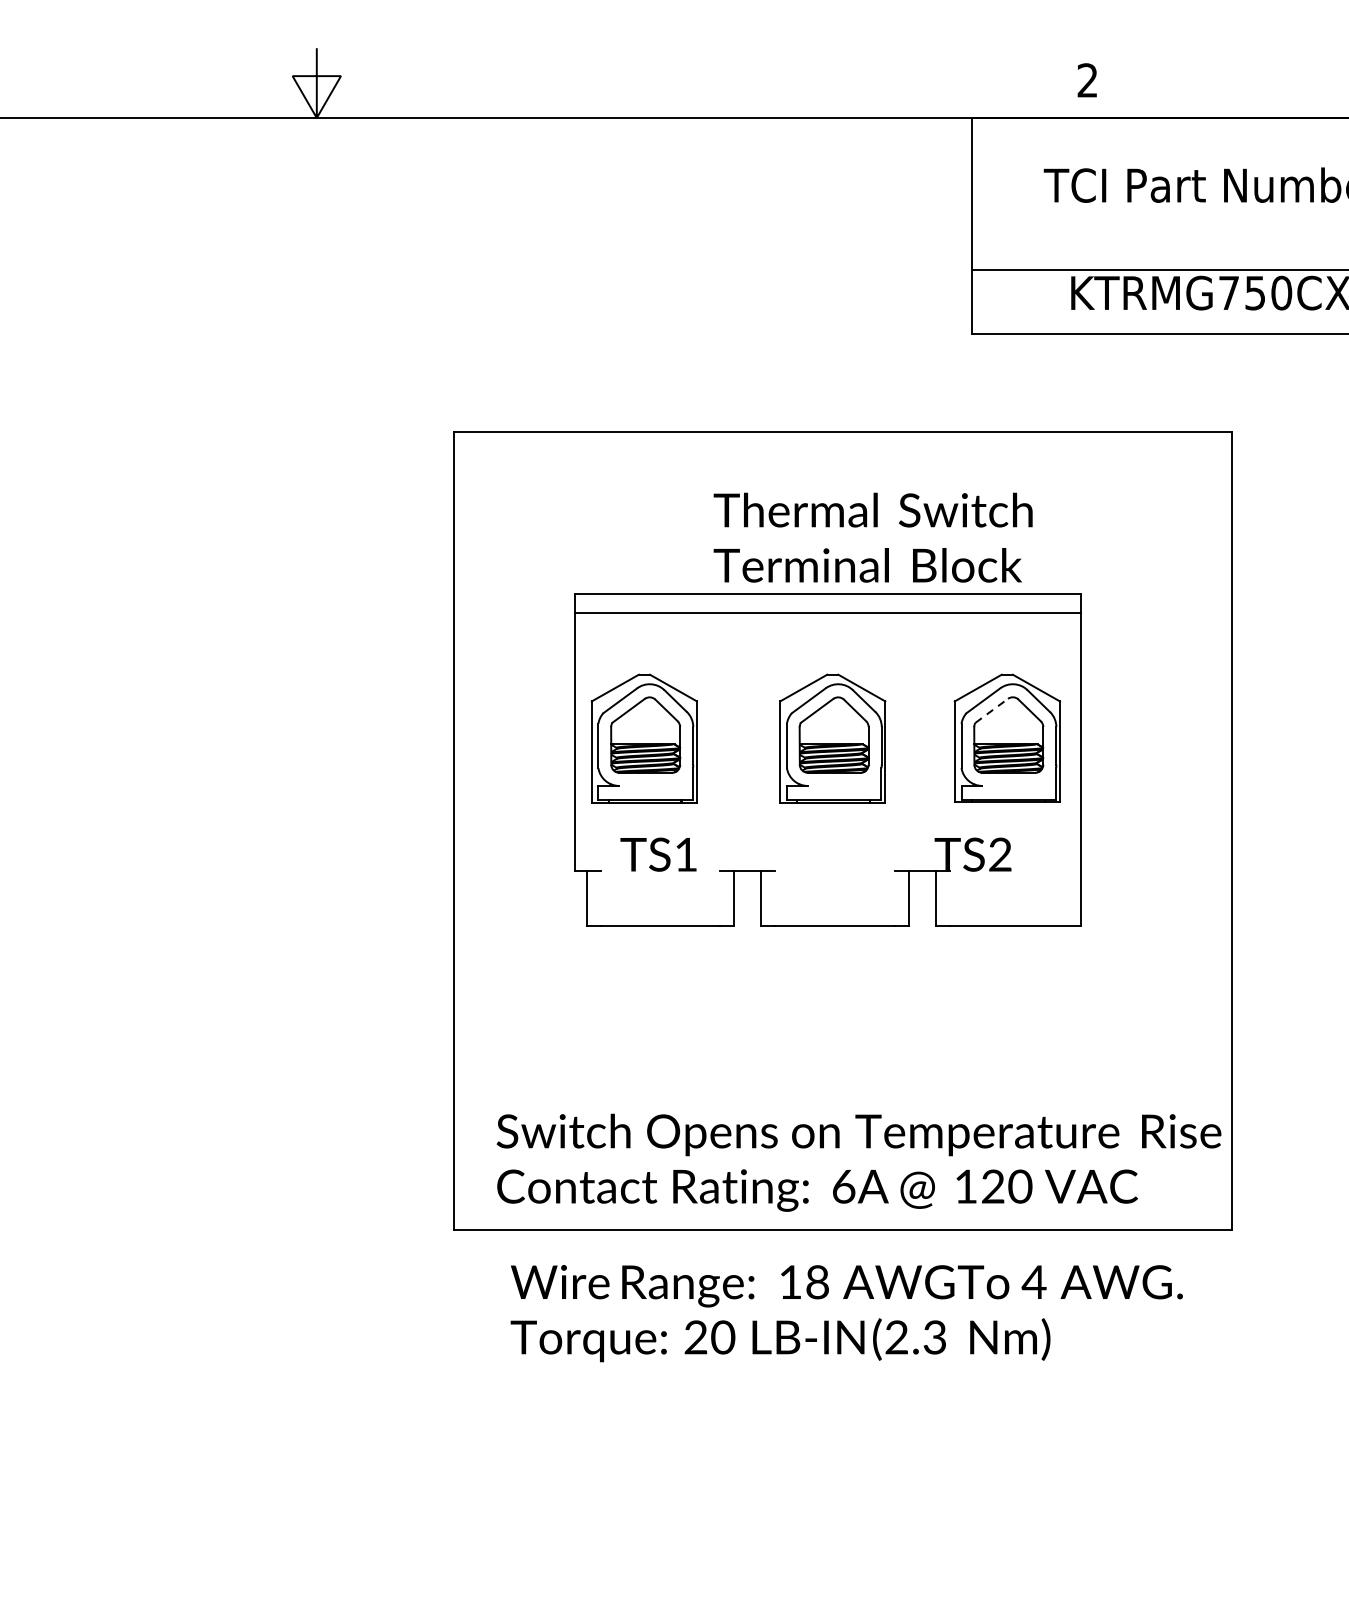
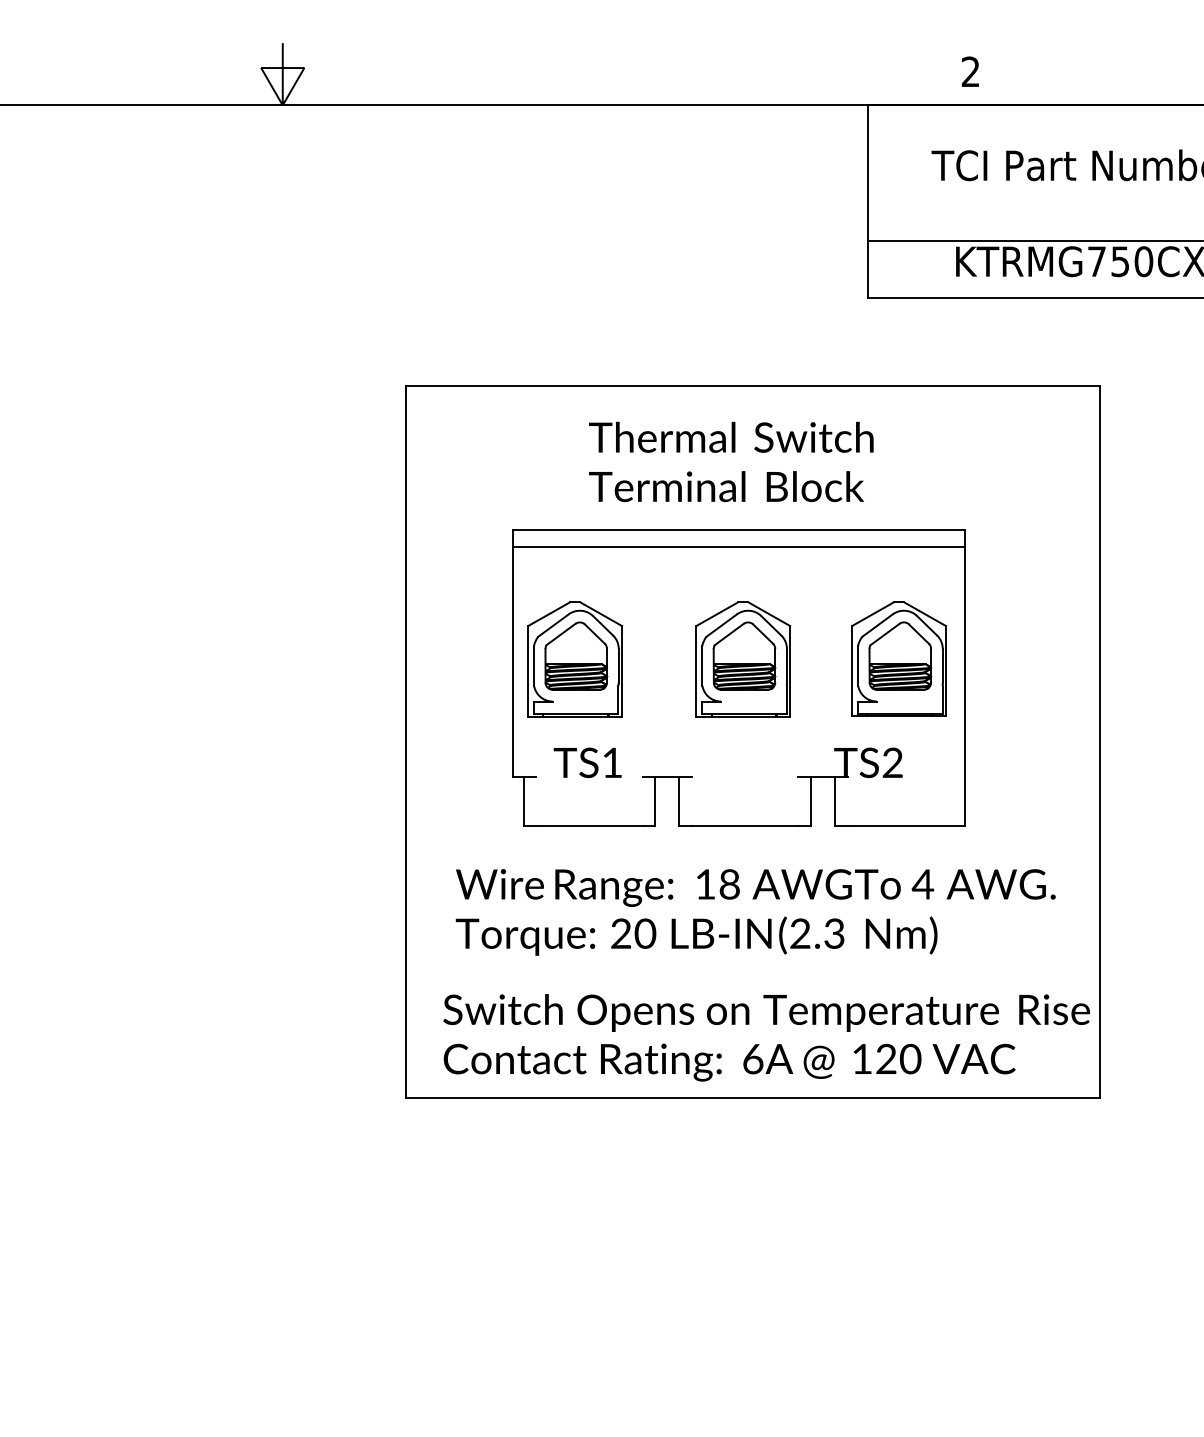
text: (873, 537) -> (731, 461), moved
line: (992, 710) -> (885, 634), dashed -> solid
text: (846, 1313) -> (755, 912), moved

